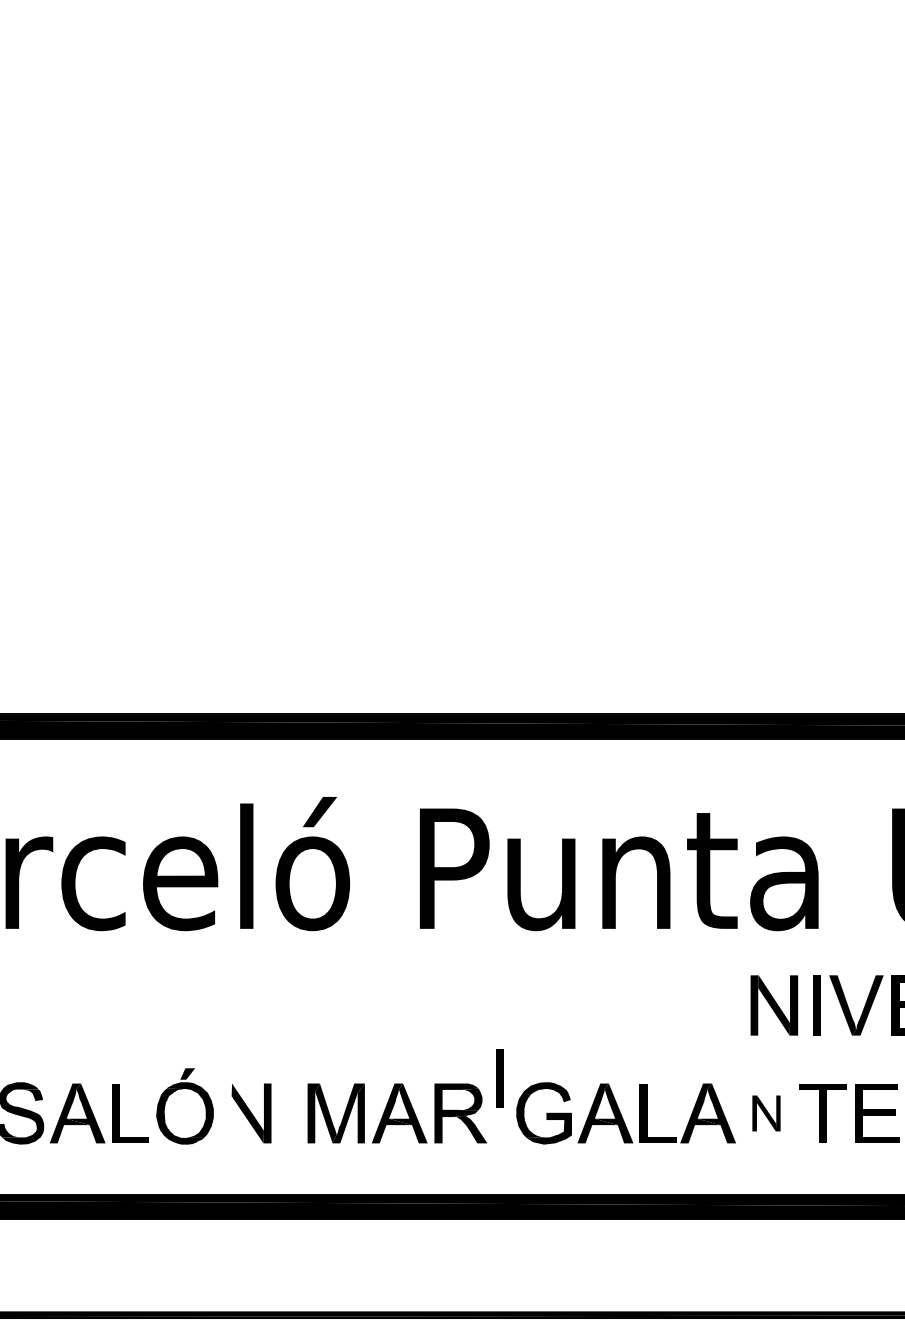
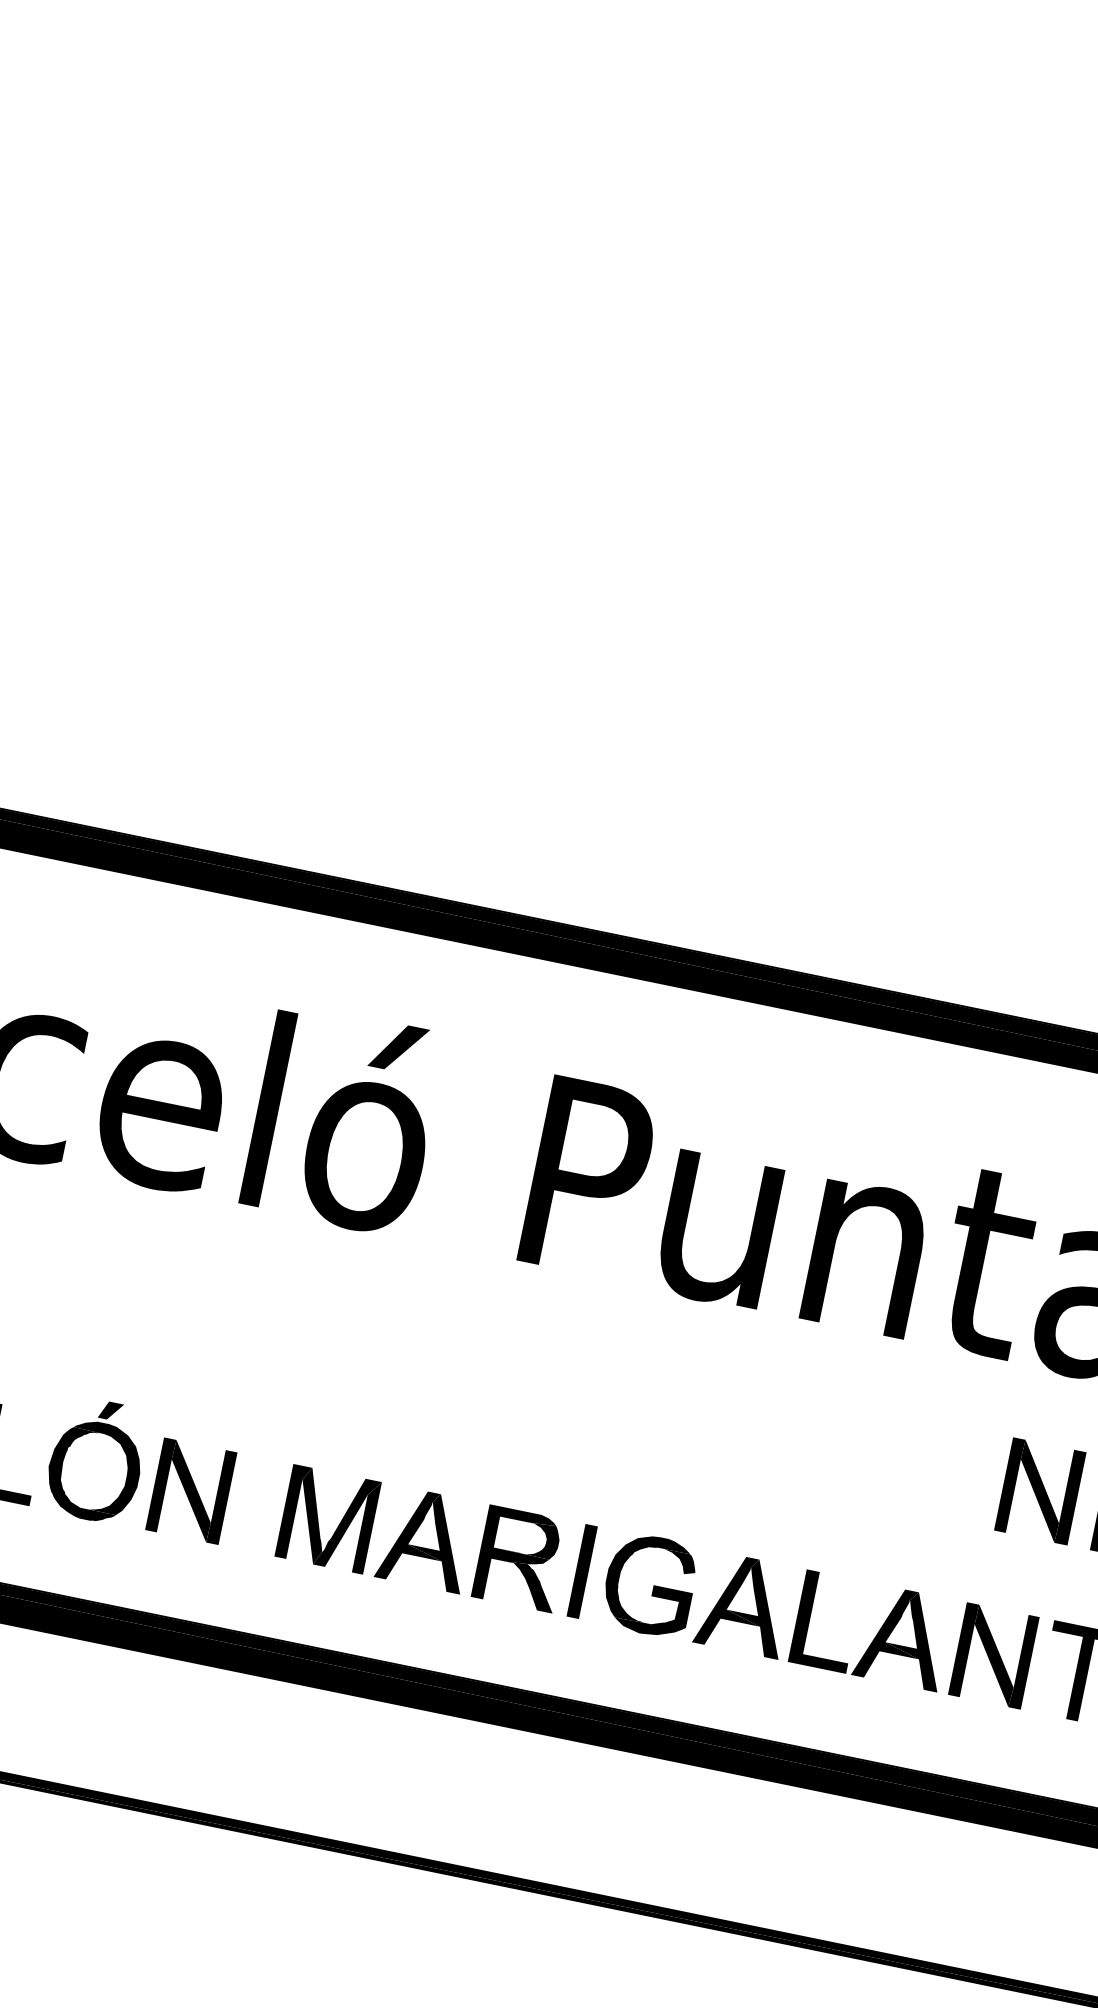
part: (499, 1078) -> (580, 1571), moved
fill: (228, 1113) -> (161, 1485), added
part: (766, 1113) -> (993, 1656), size x1.67

